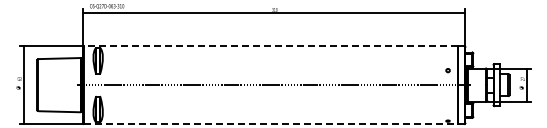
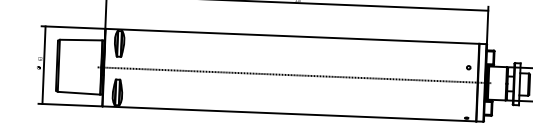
line: (270, 46) -> (292, 36), dashed -> solid
line: (270, 123) -> (289, 113), dashed -> solid

